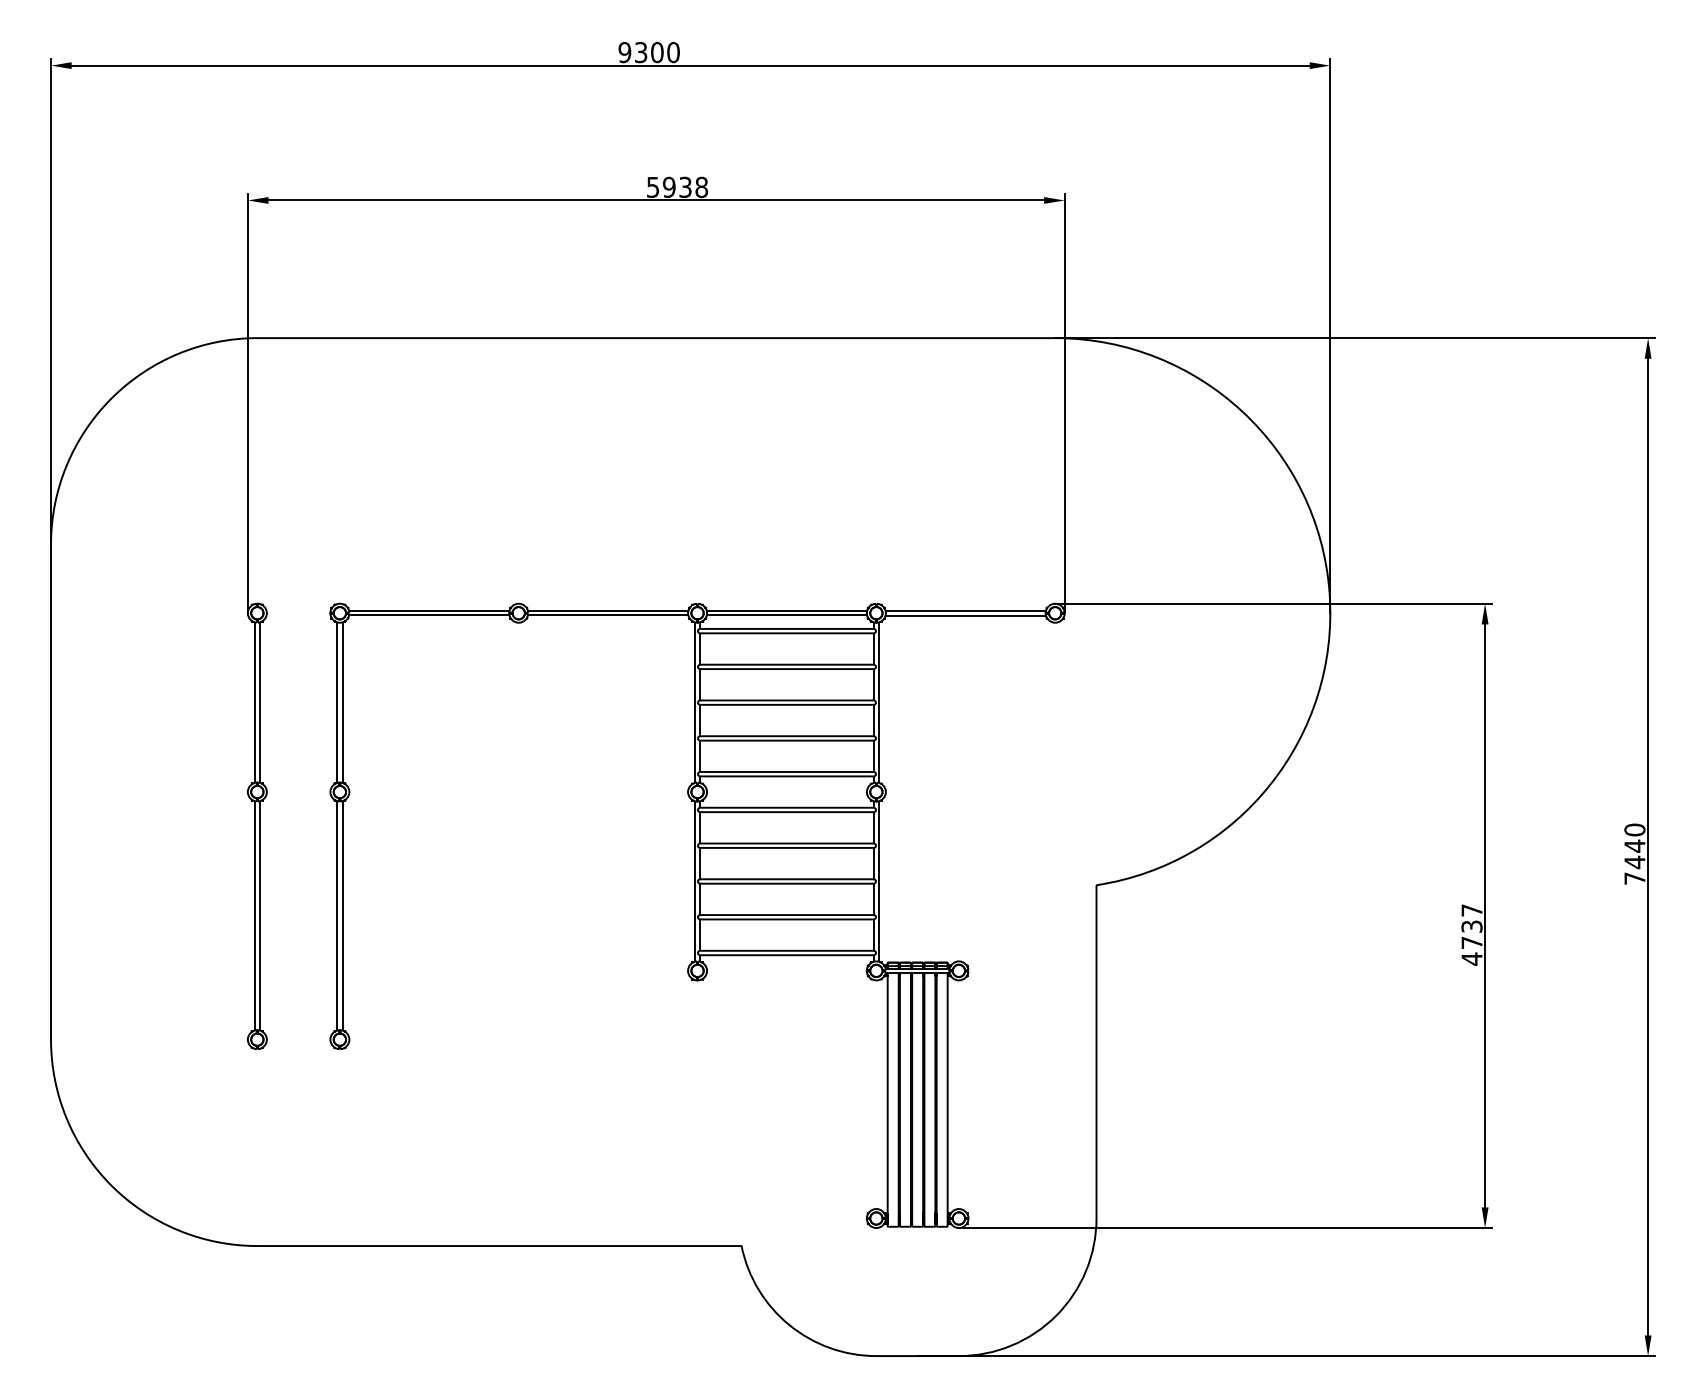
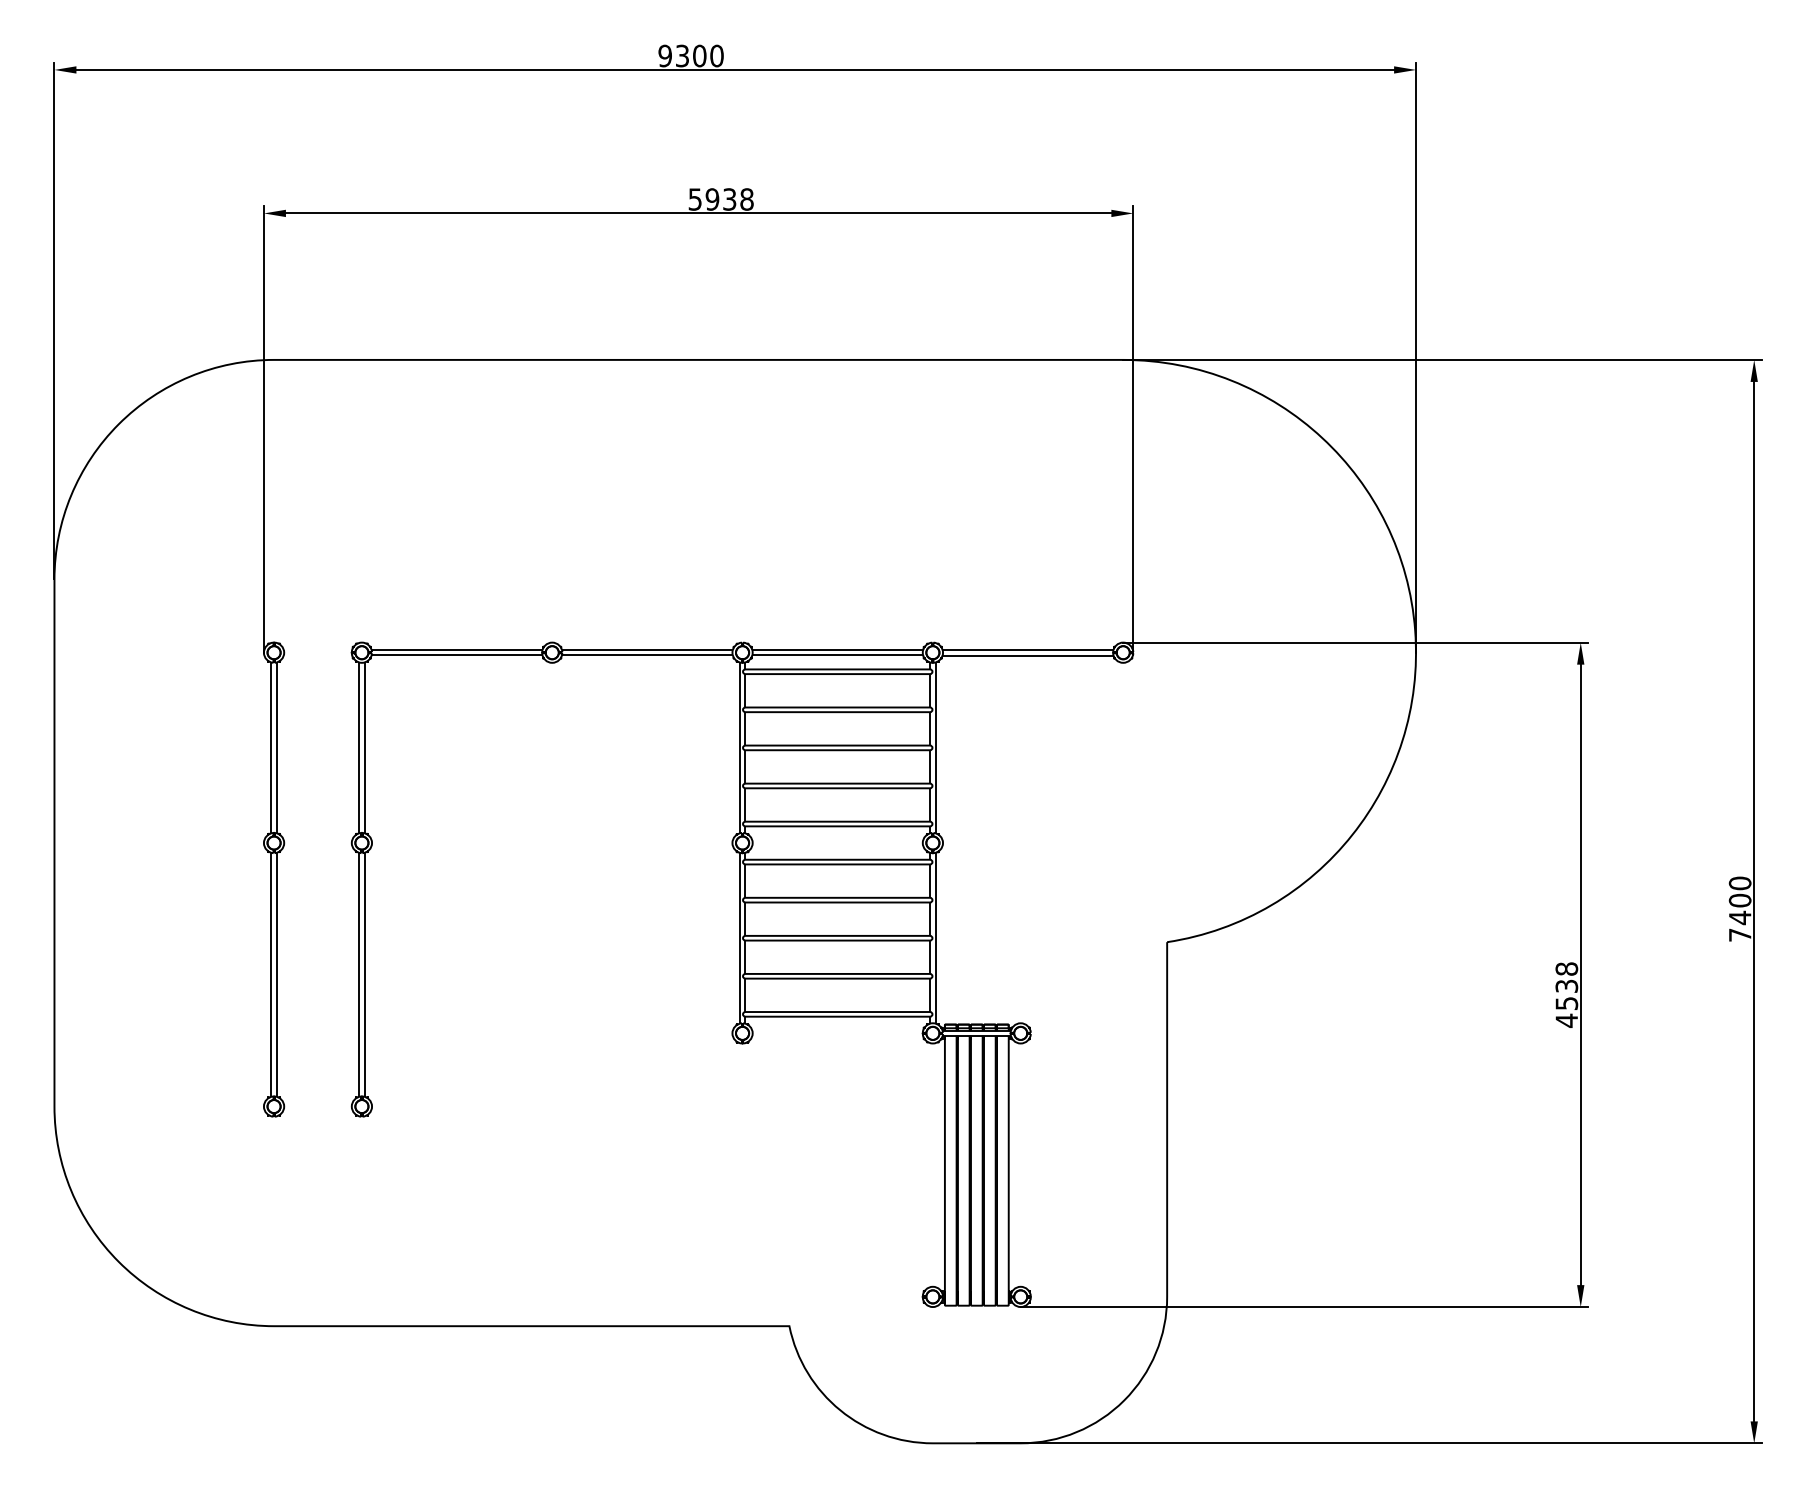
text: (1634, 846) -> (1739, 900), 7440 -> 7400
text: (1471, 925) -> (1566, 985), 4737 -> 4538

